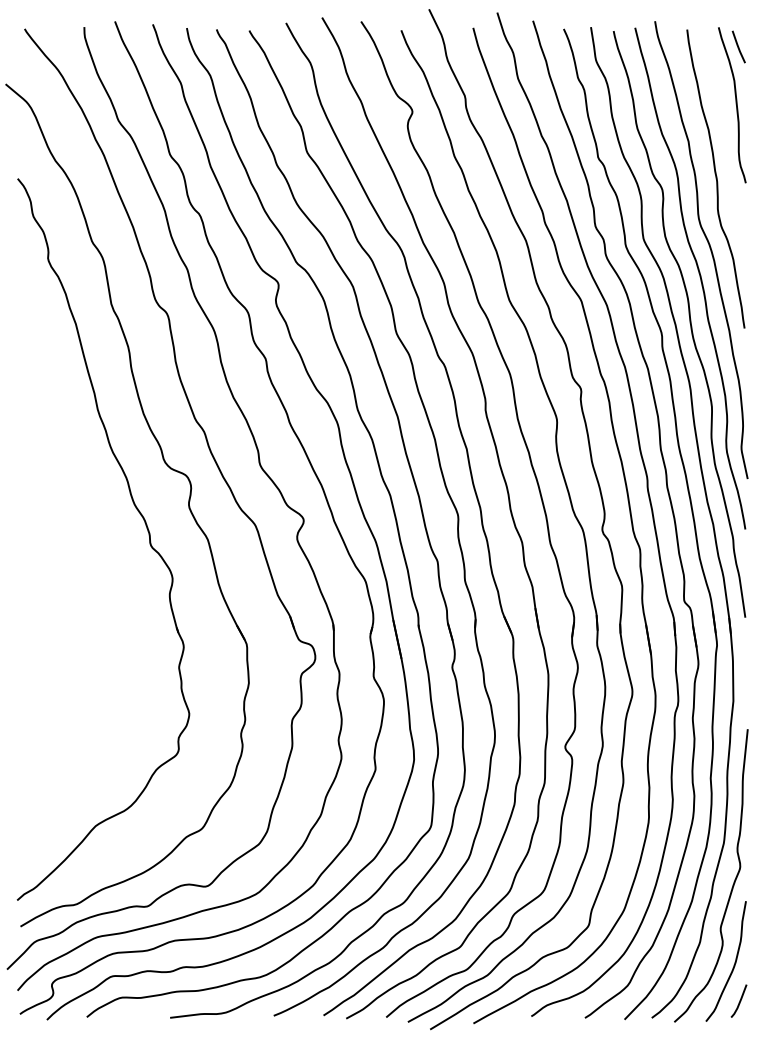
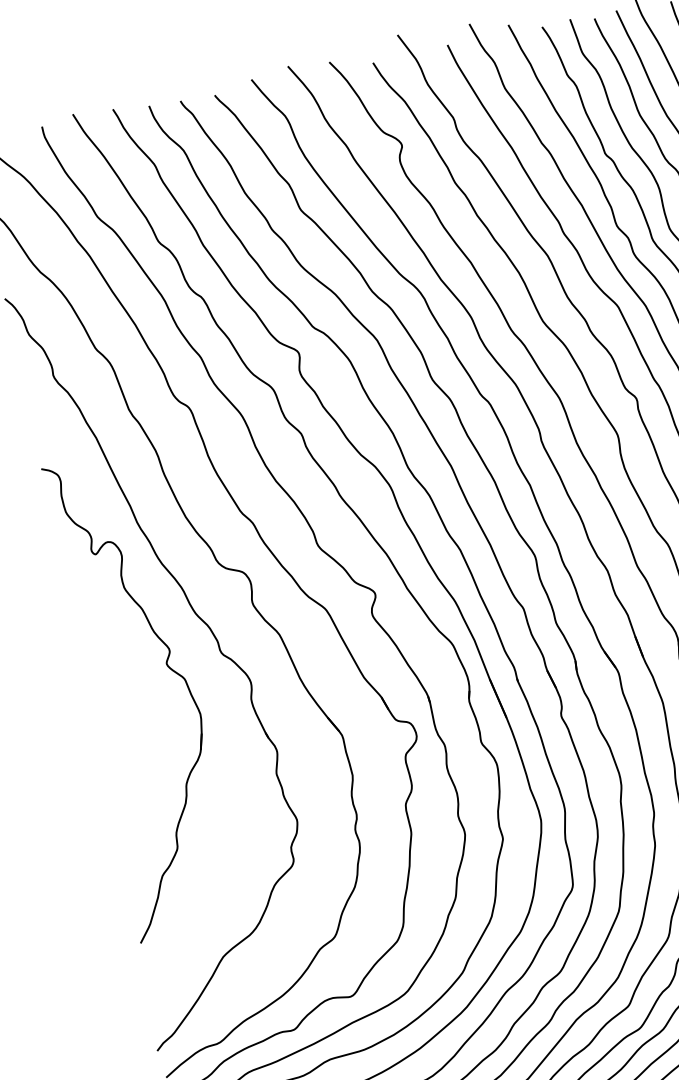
part: (98, 548) -> (167, 667), added

